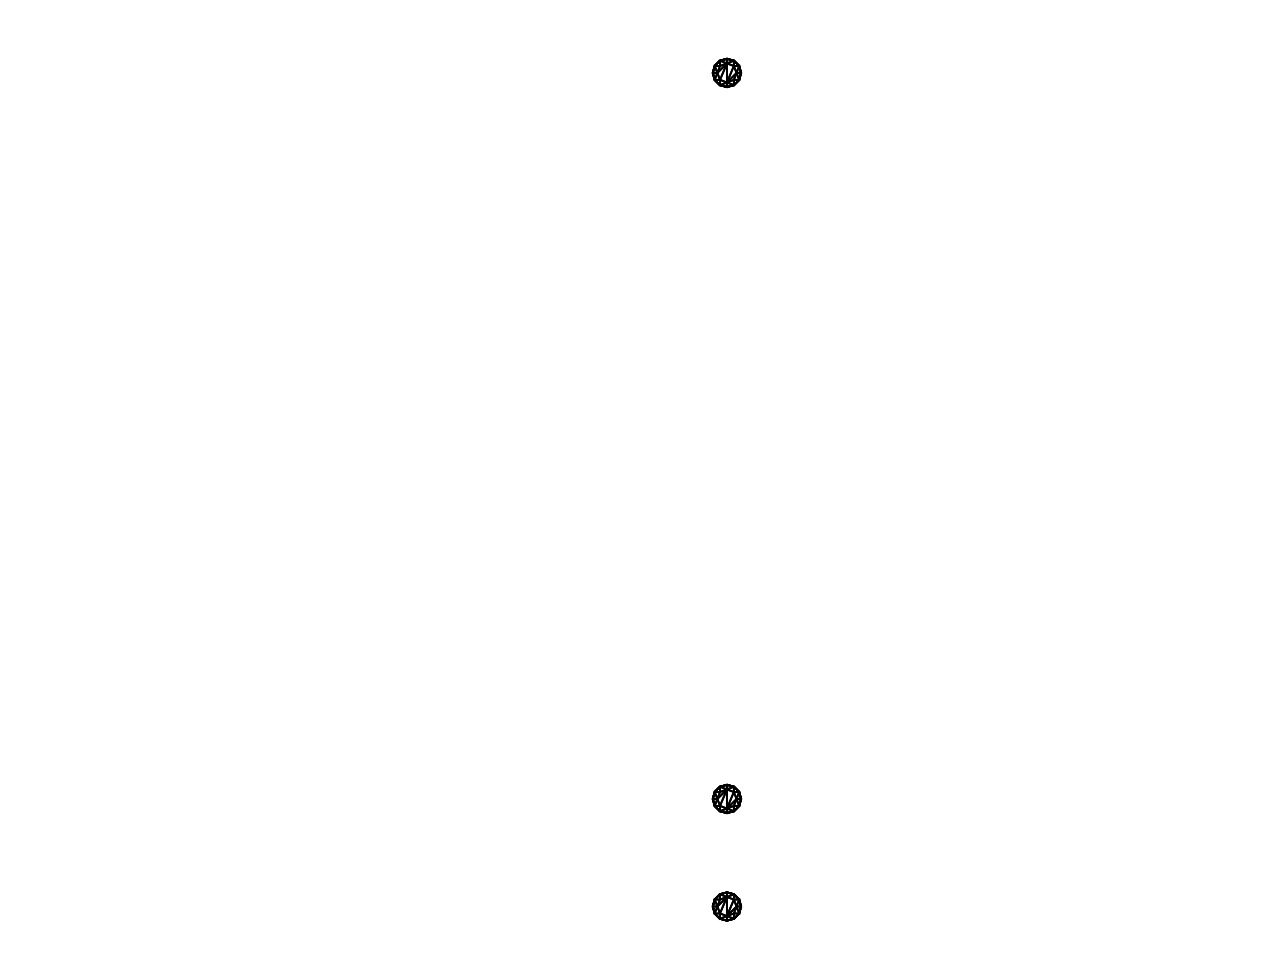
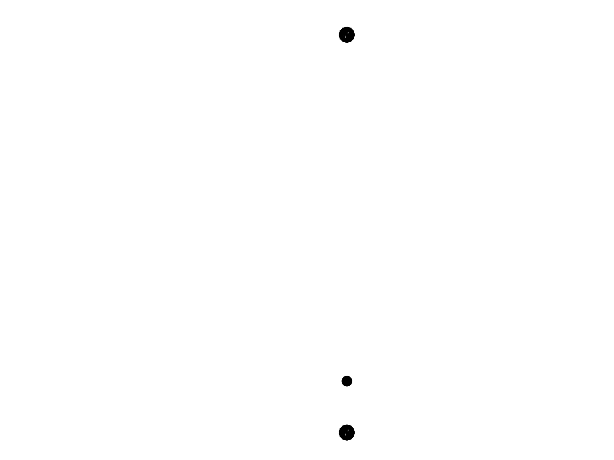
part: (726, 797) -> (346, 380), size x0.6

